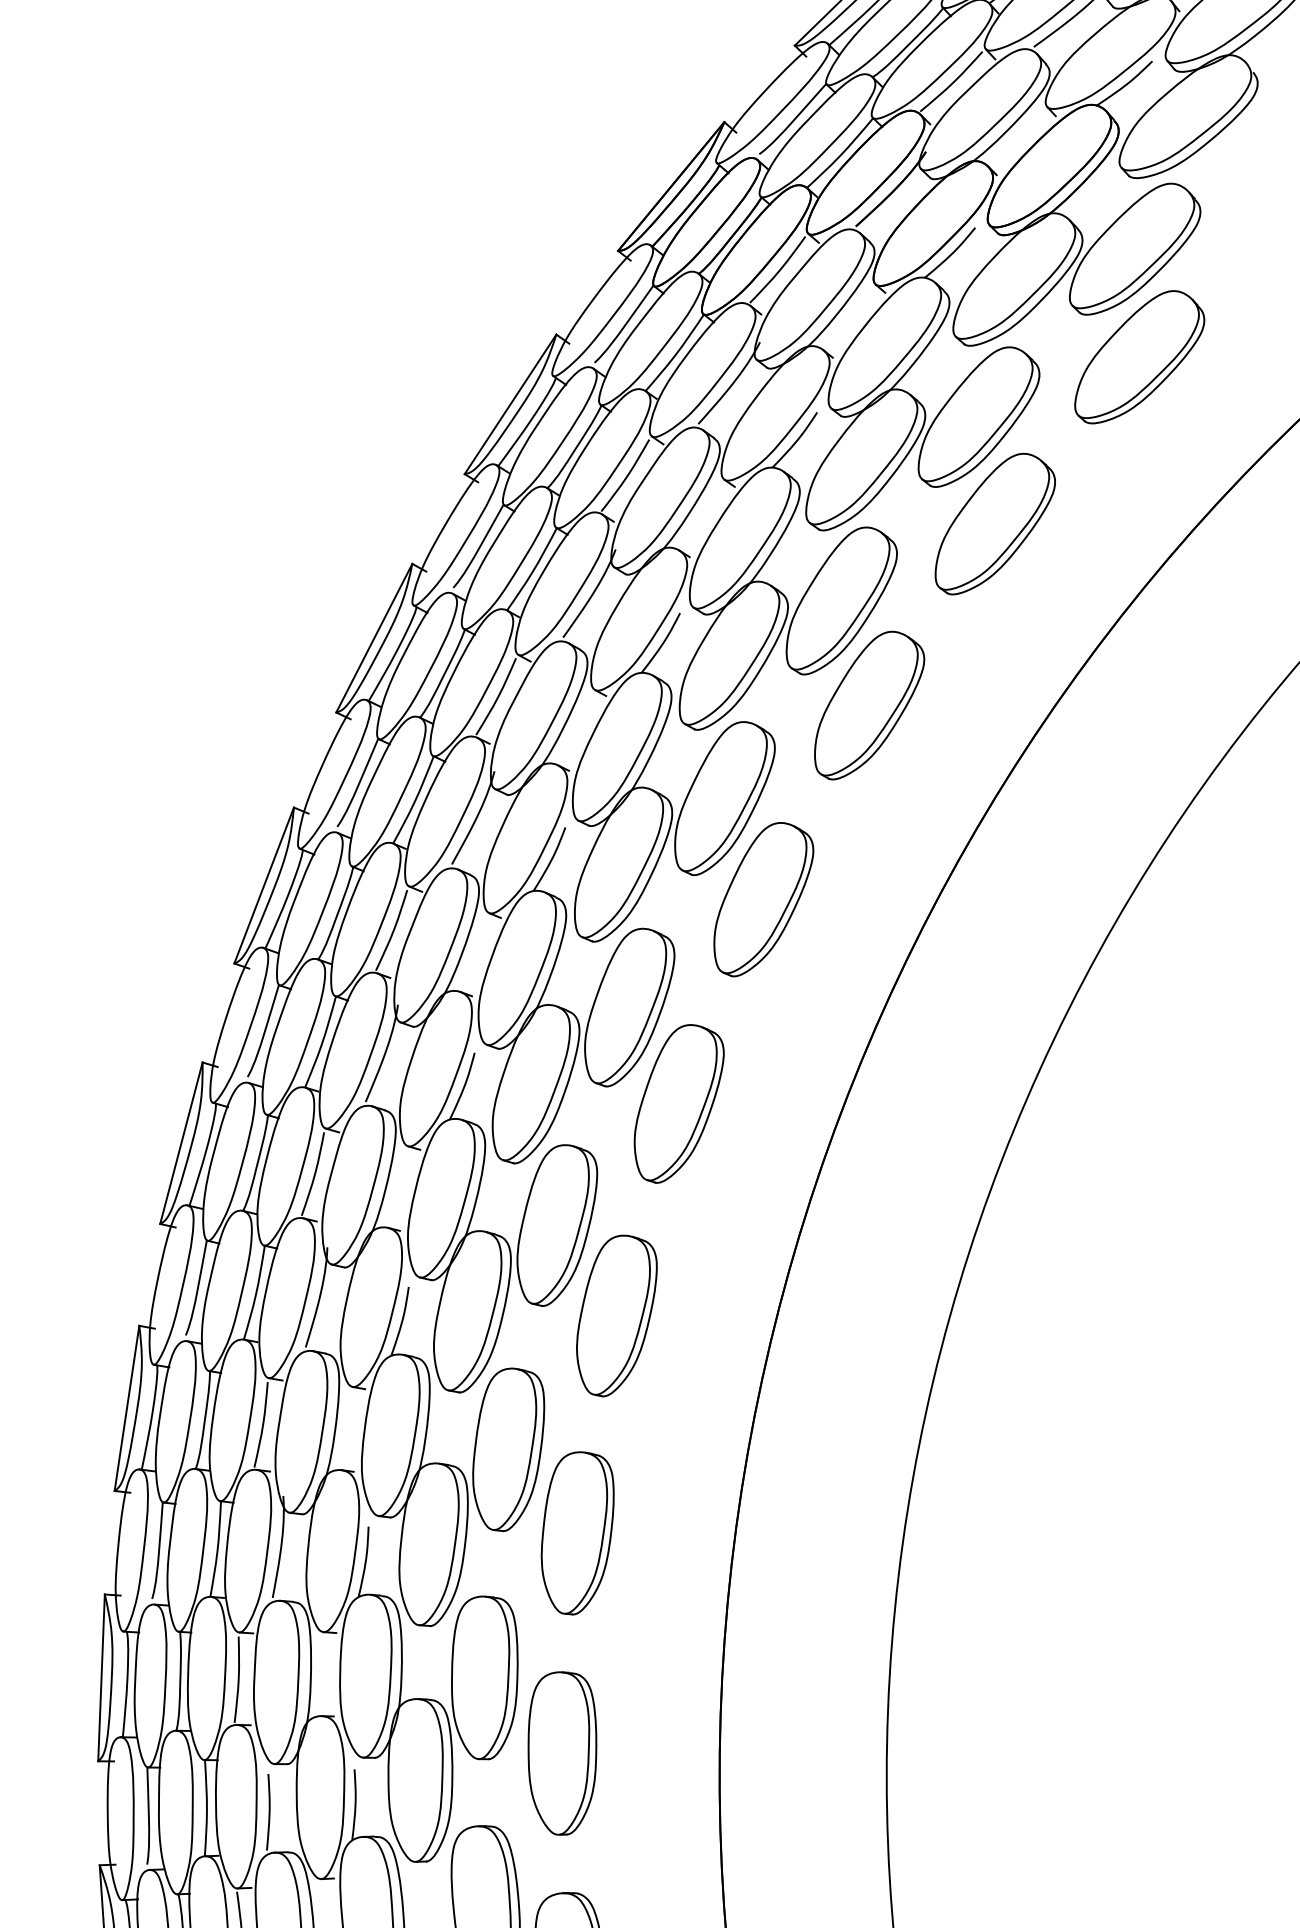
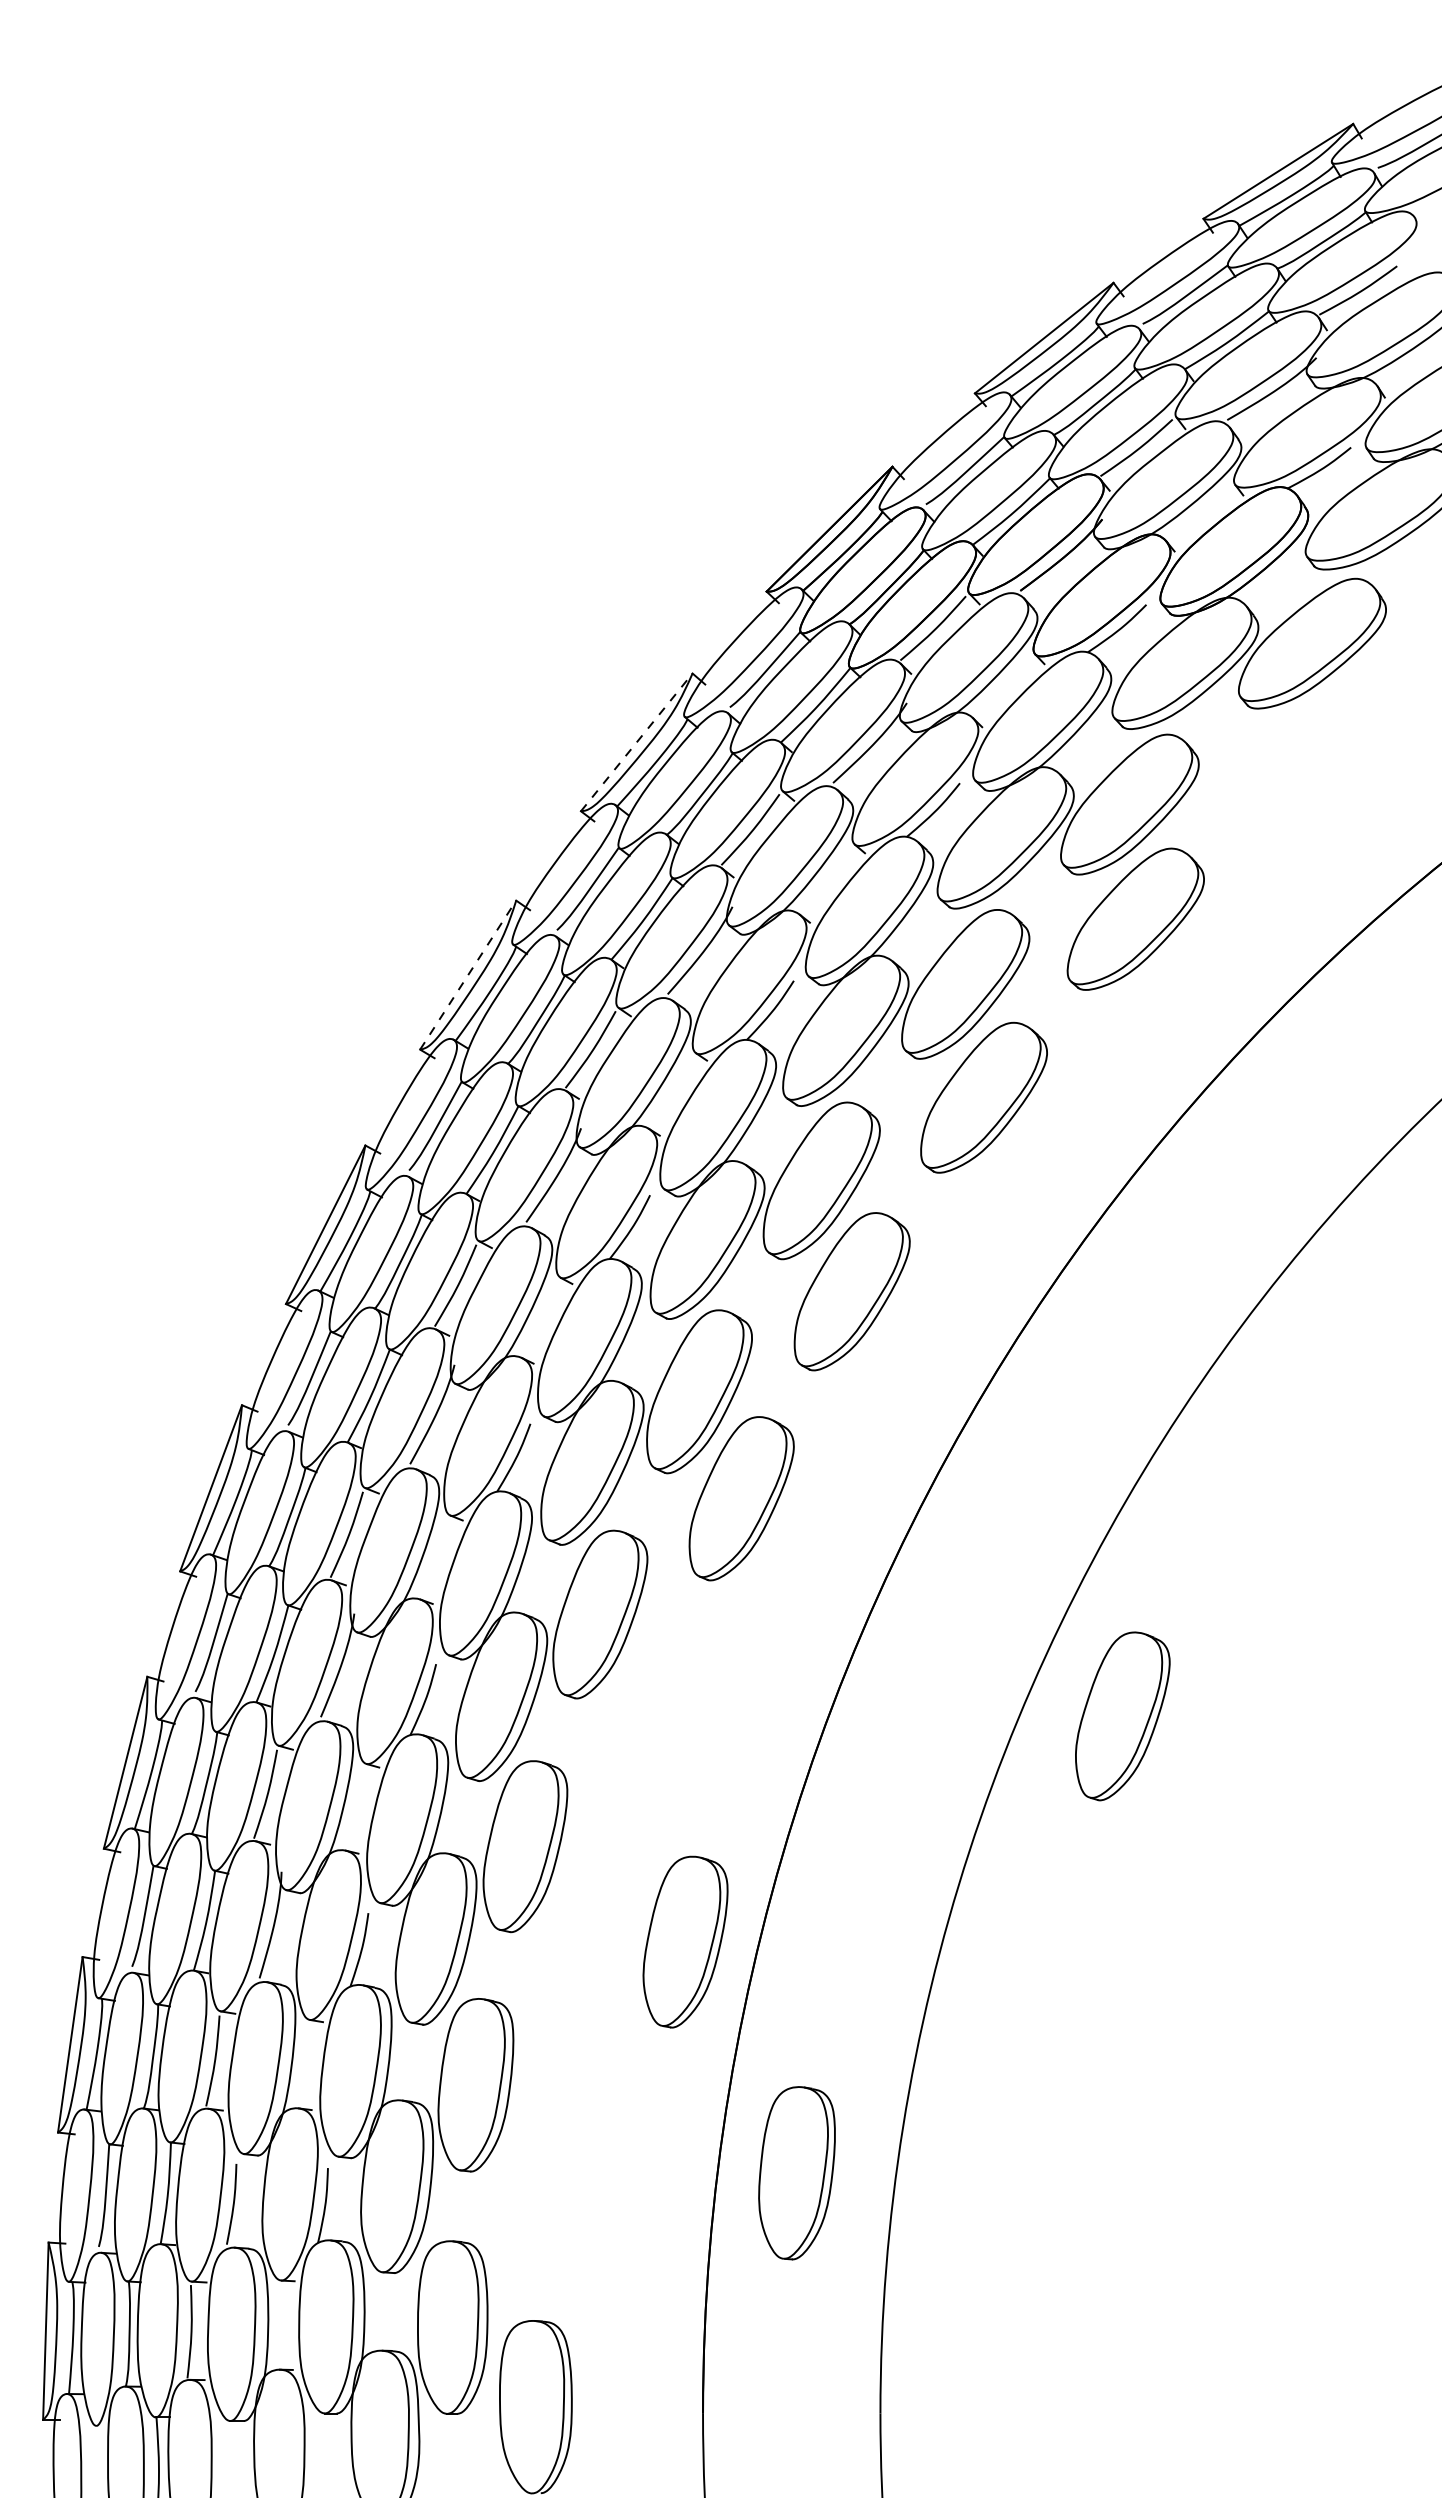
part: (1138, 355) -> (1305, 757), removed
line: (510, 404) -> (636, 742), solid -> dashed
line: (374, 638) -> (468, 975), solid -> dashed
part: (617, 1315) -> (1122, 1716), moved
part: (578, 1532) -> (685, 1941), moved
part: (562, 1753) -> (796, 2173), moved

